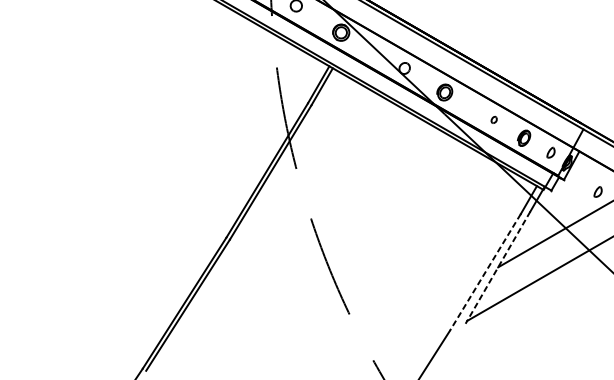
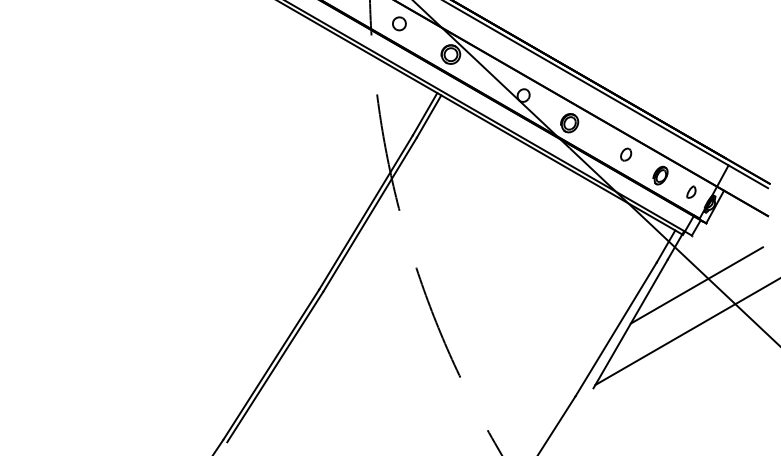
part: (494, 119) -> (626, 154), size x1.67
part: (598, 191) -> (745, 236), removed
line: (497, 268) -> (630, 324), dashed -> solid
line: (484, 272) -> (615, 329), dashed -> solid

